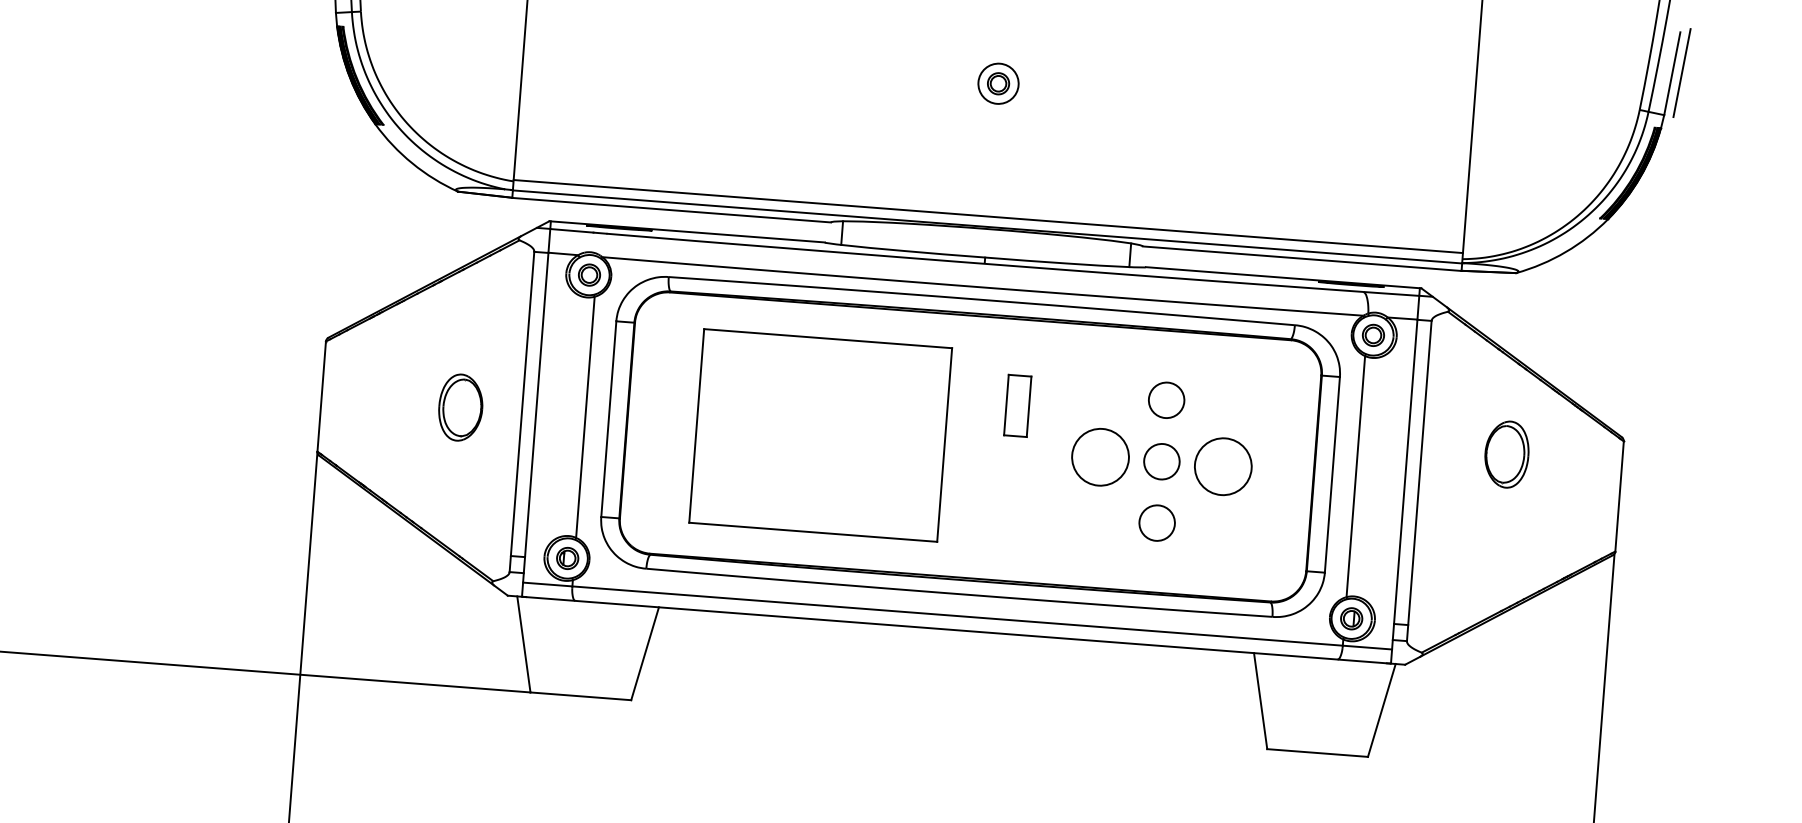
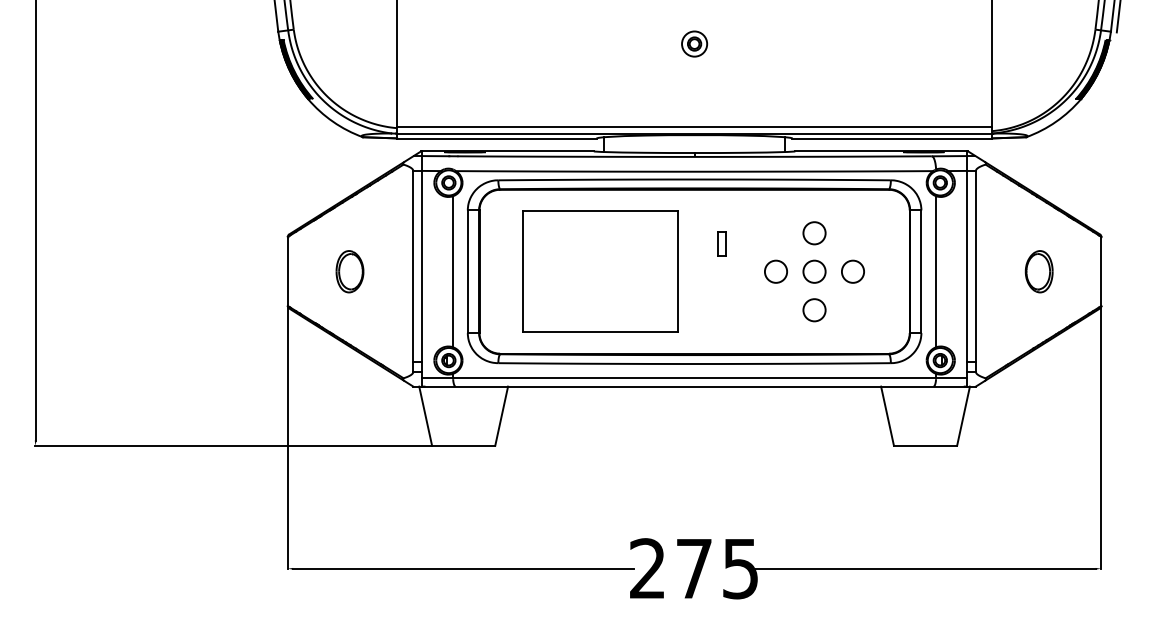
part: (1016, 405) -> (721, 243), size x0.62
part: (460, 407) -> (349, 271), moved
part: (1505, 454) -> (1038, 271), moved
circle: (1099, 456) -> (775, 271), size x0.62
circle: (1222, 465) -> (852, 271), size x0.62

